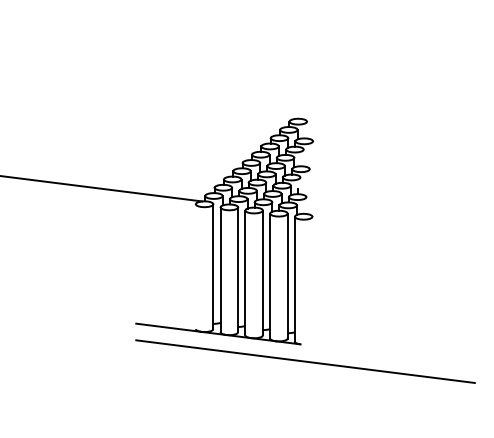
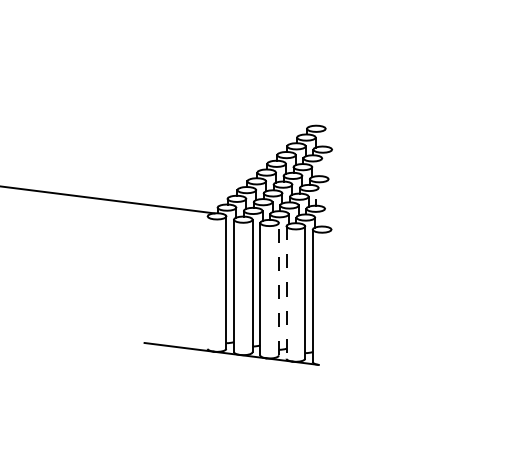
line: (262, 272) -> (278, 288), solid -> dashed
line: (270, 276) -> (286, 292), solid -> dashed
line: (305, 361) -> (324, 383), removed

